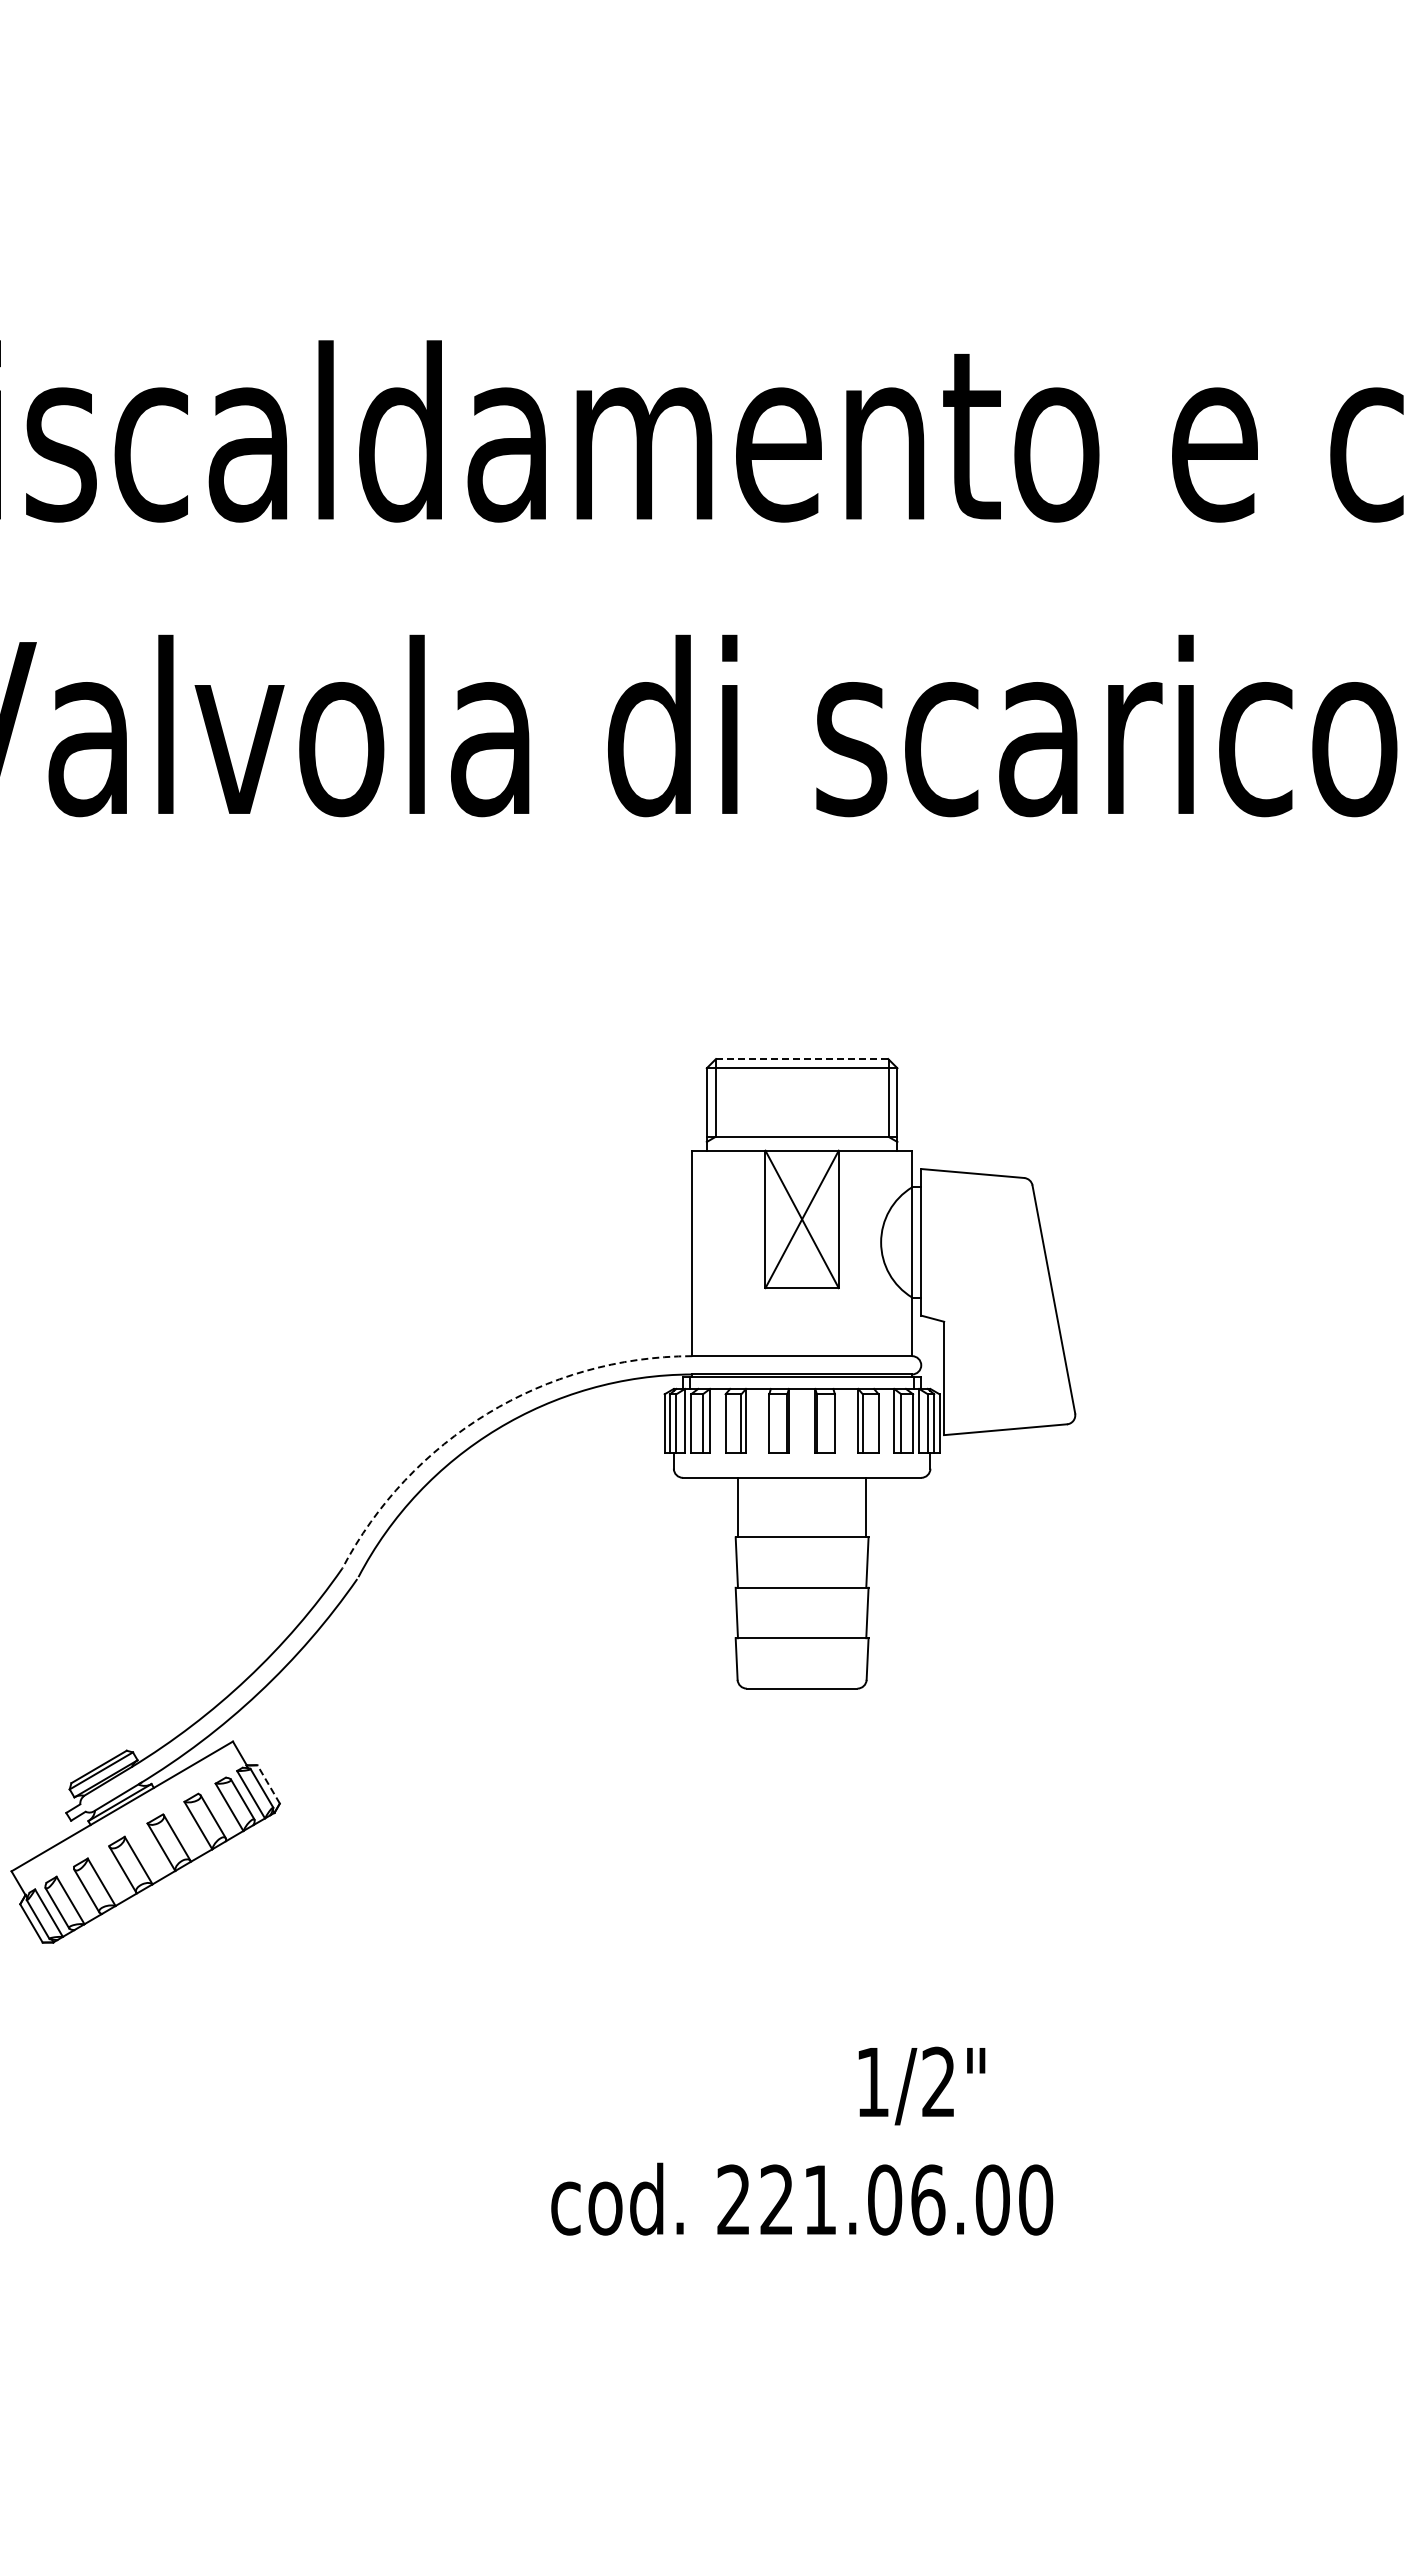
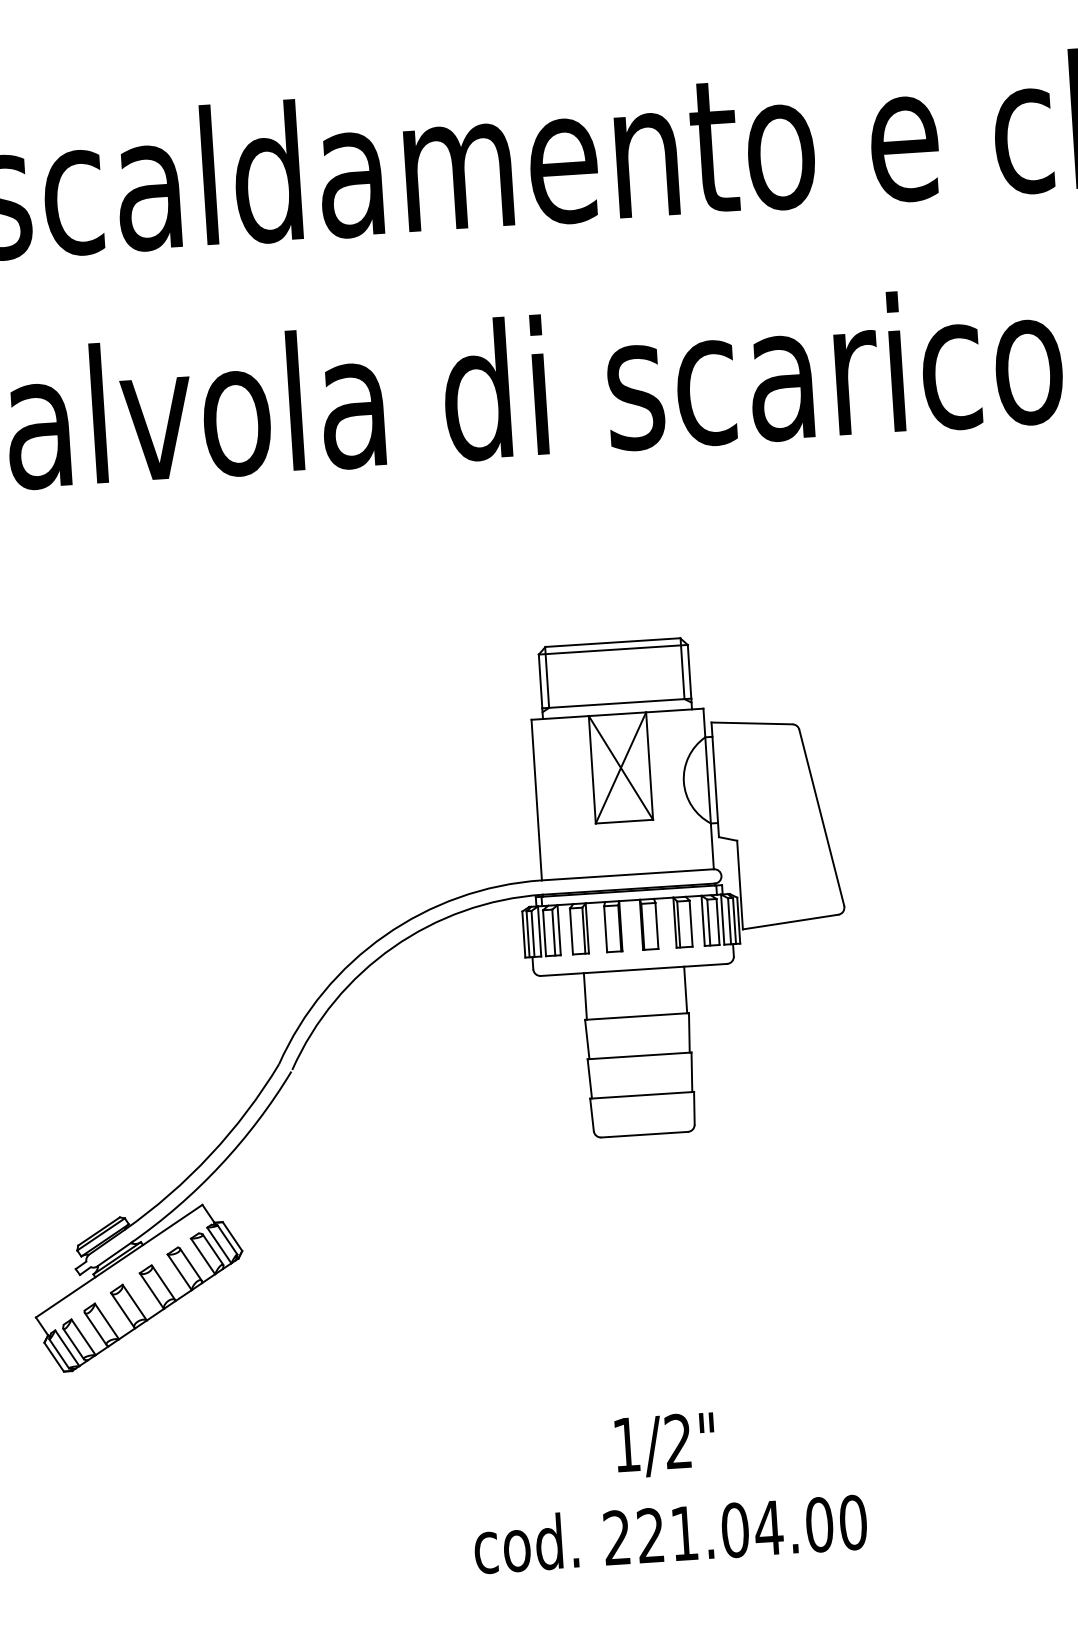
line: (802, 1059) -> (613, 642), dashed -> solid
arc: (487, 1413) -> (384, 935), dashed -> solid
line: (268, 1783) -> (232, 1235), dashed -> solid
text: (921, 2085) -> (665, 1444), moved
text: (927, 2199) -> (768, 1527), 221.06.00 -> 221.04.00

